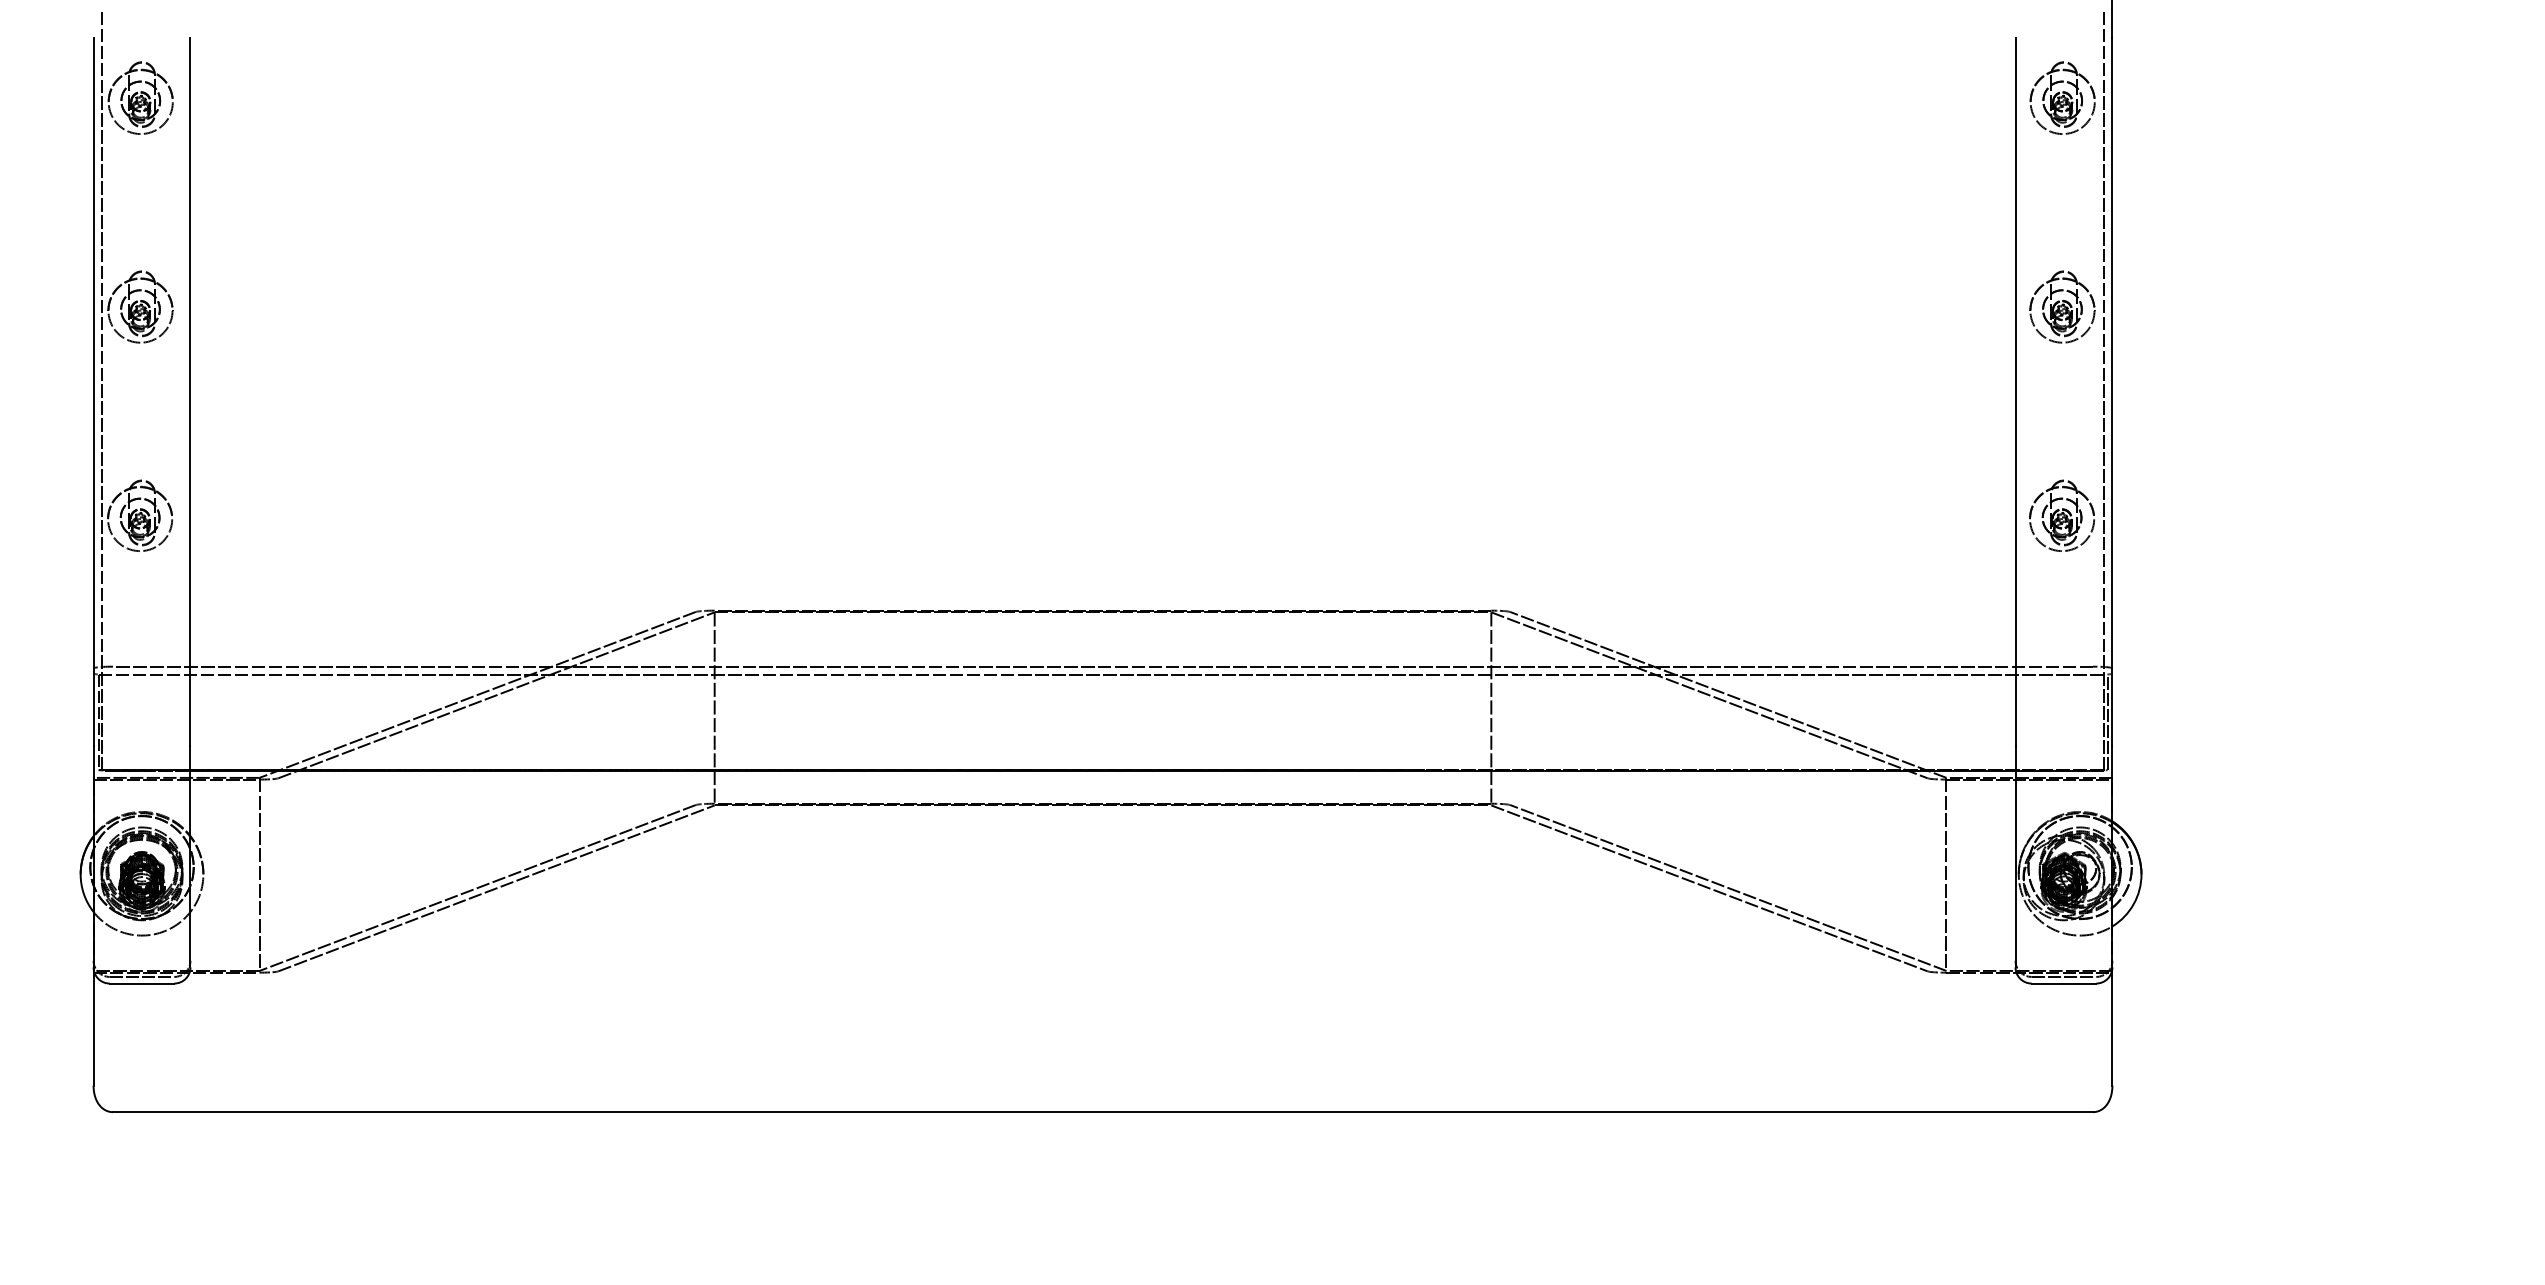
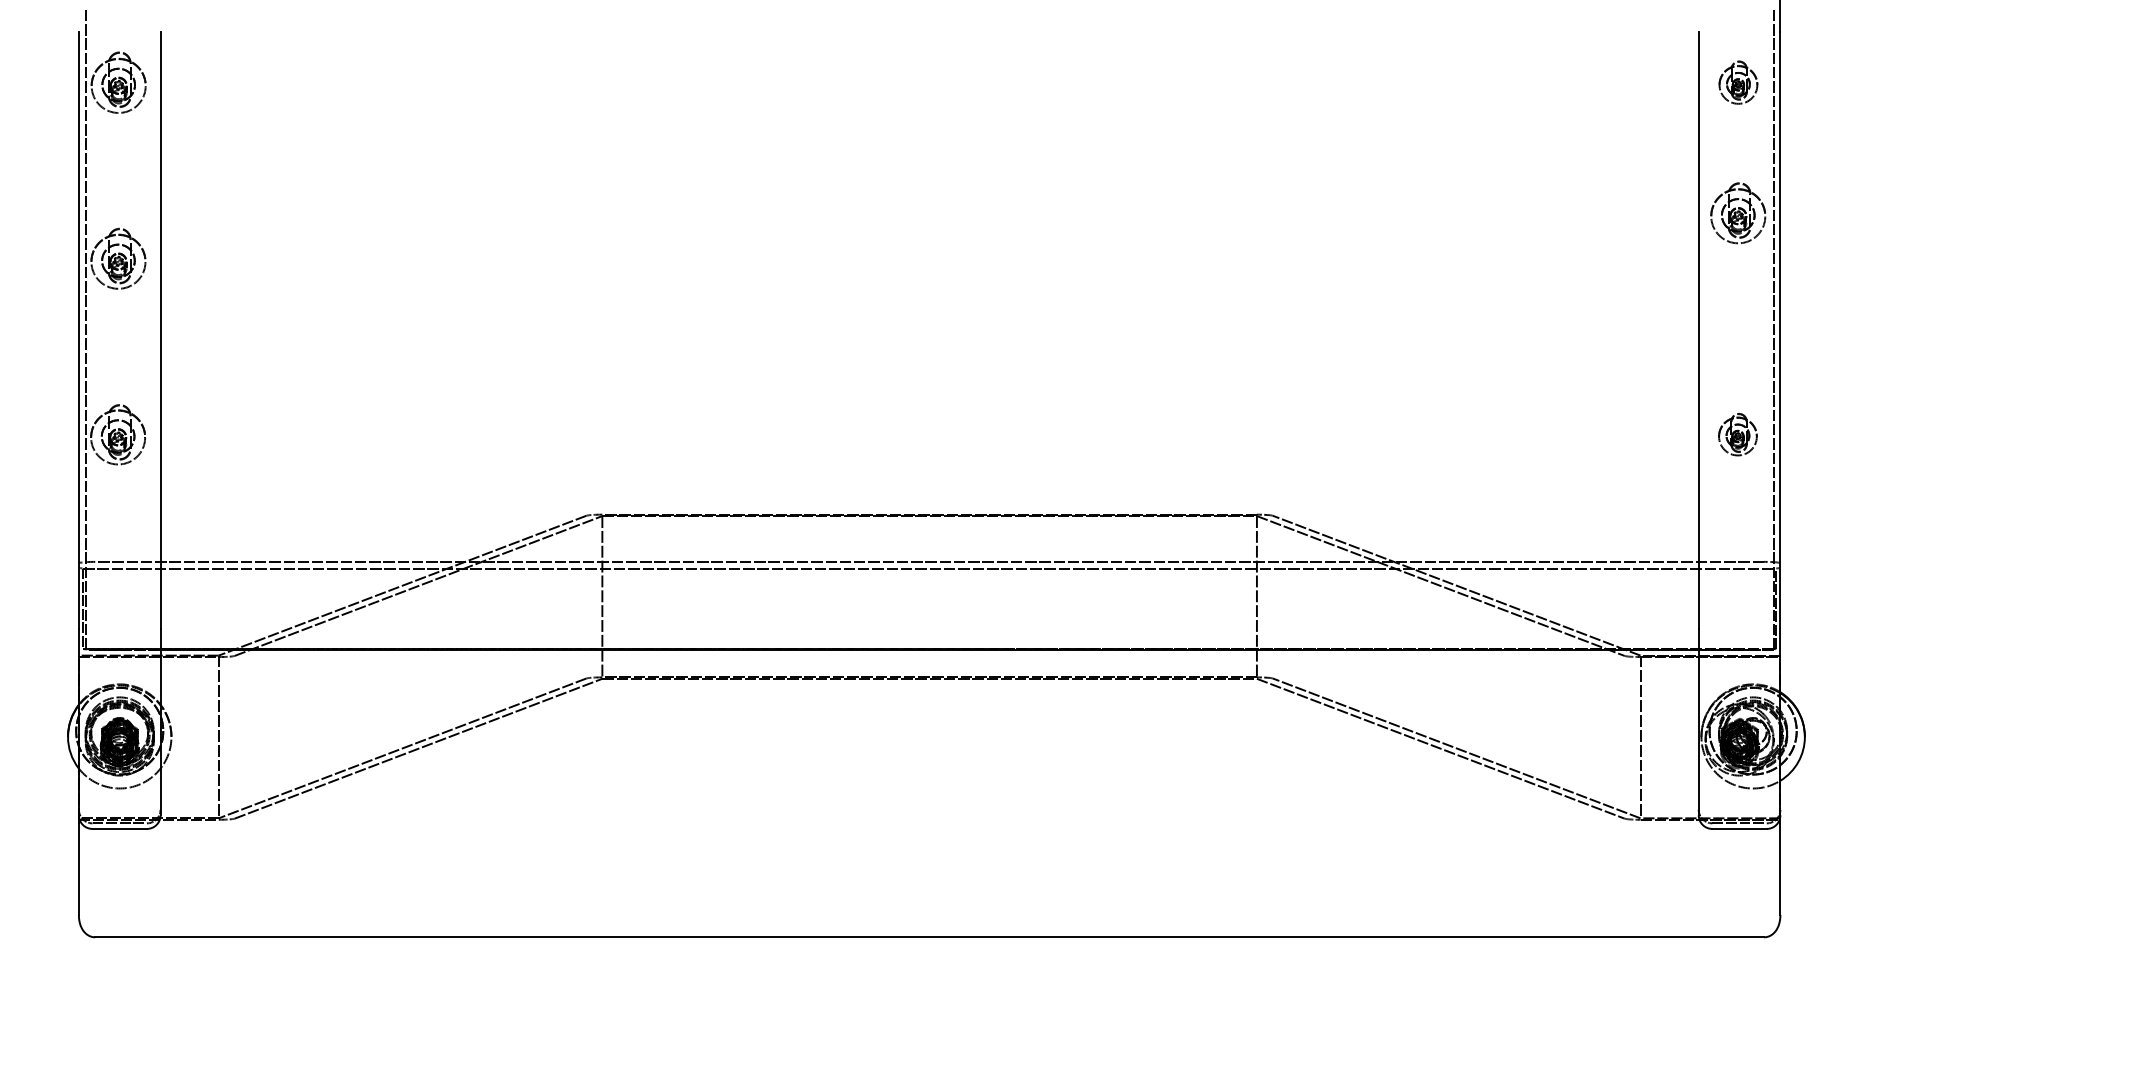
part: (2062, 97) -> (1738, 82), size x0.7
part: (2062, 306) -> (1738, 212), moved
part: (2061, 515) -> (1737, 434), size x0.7

